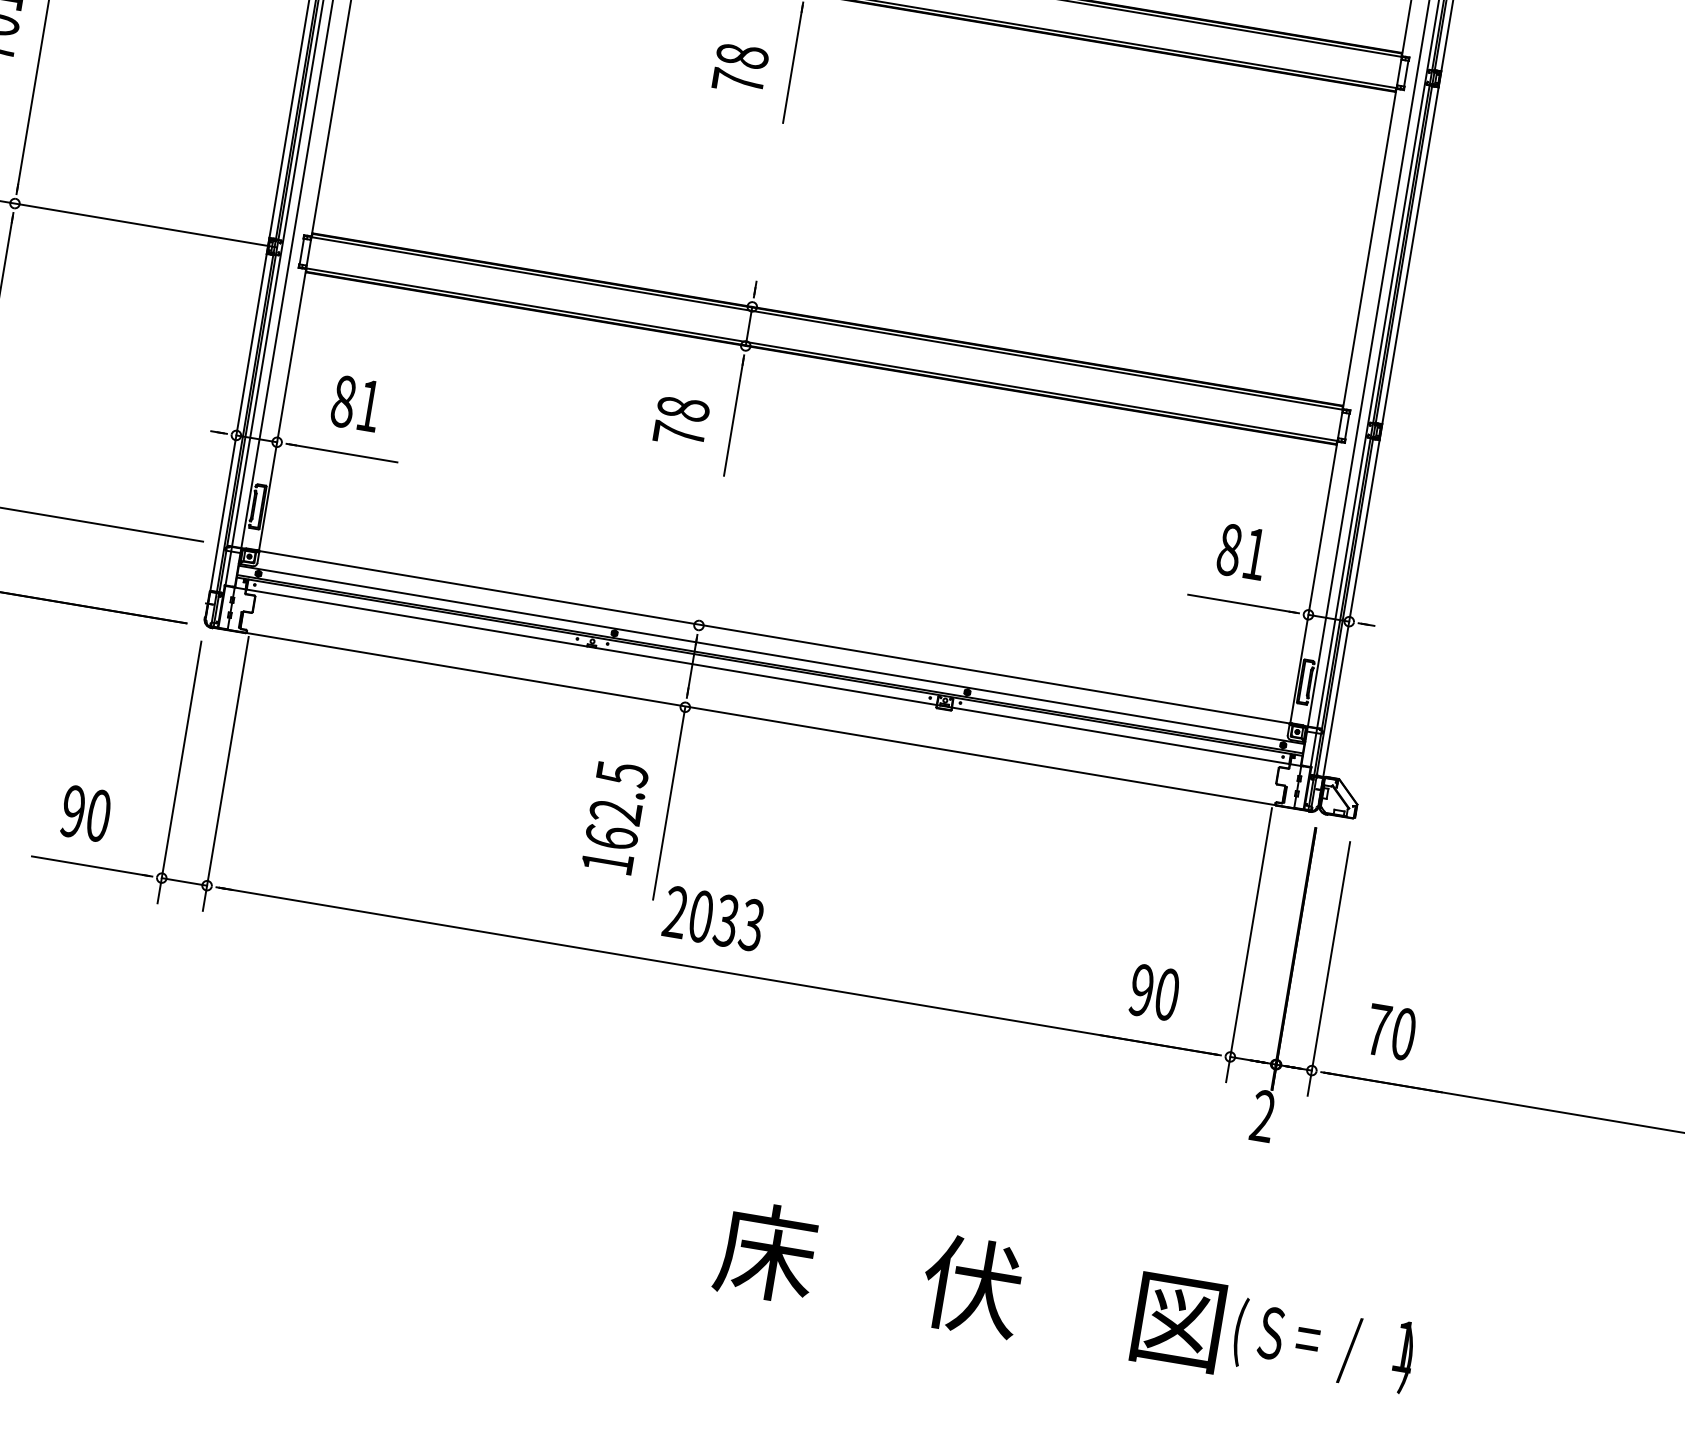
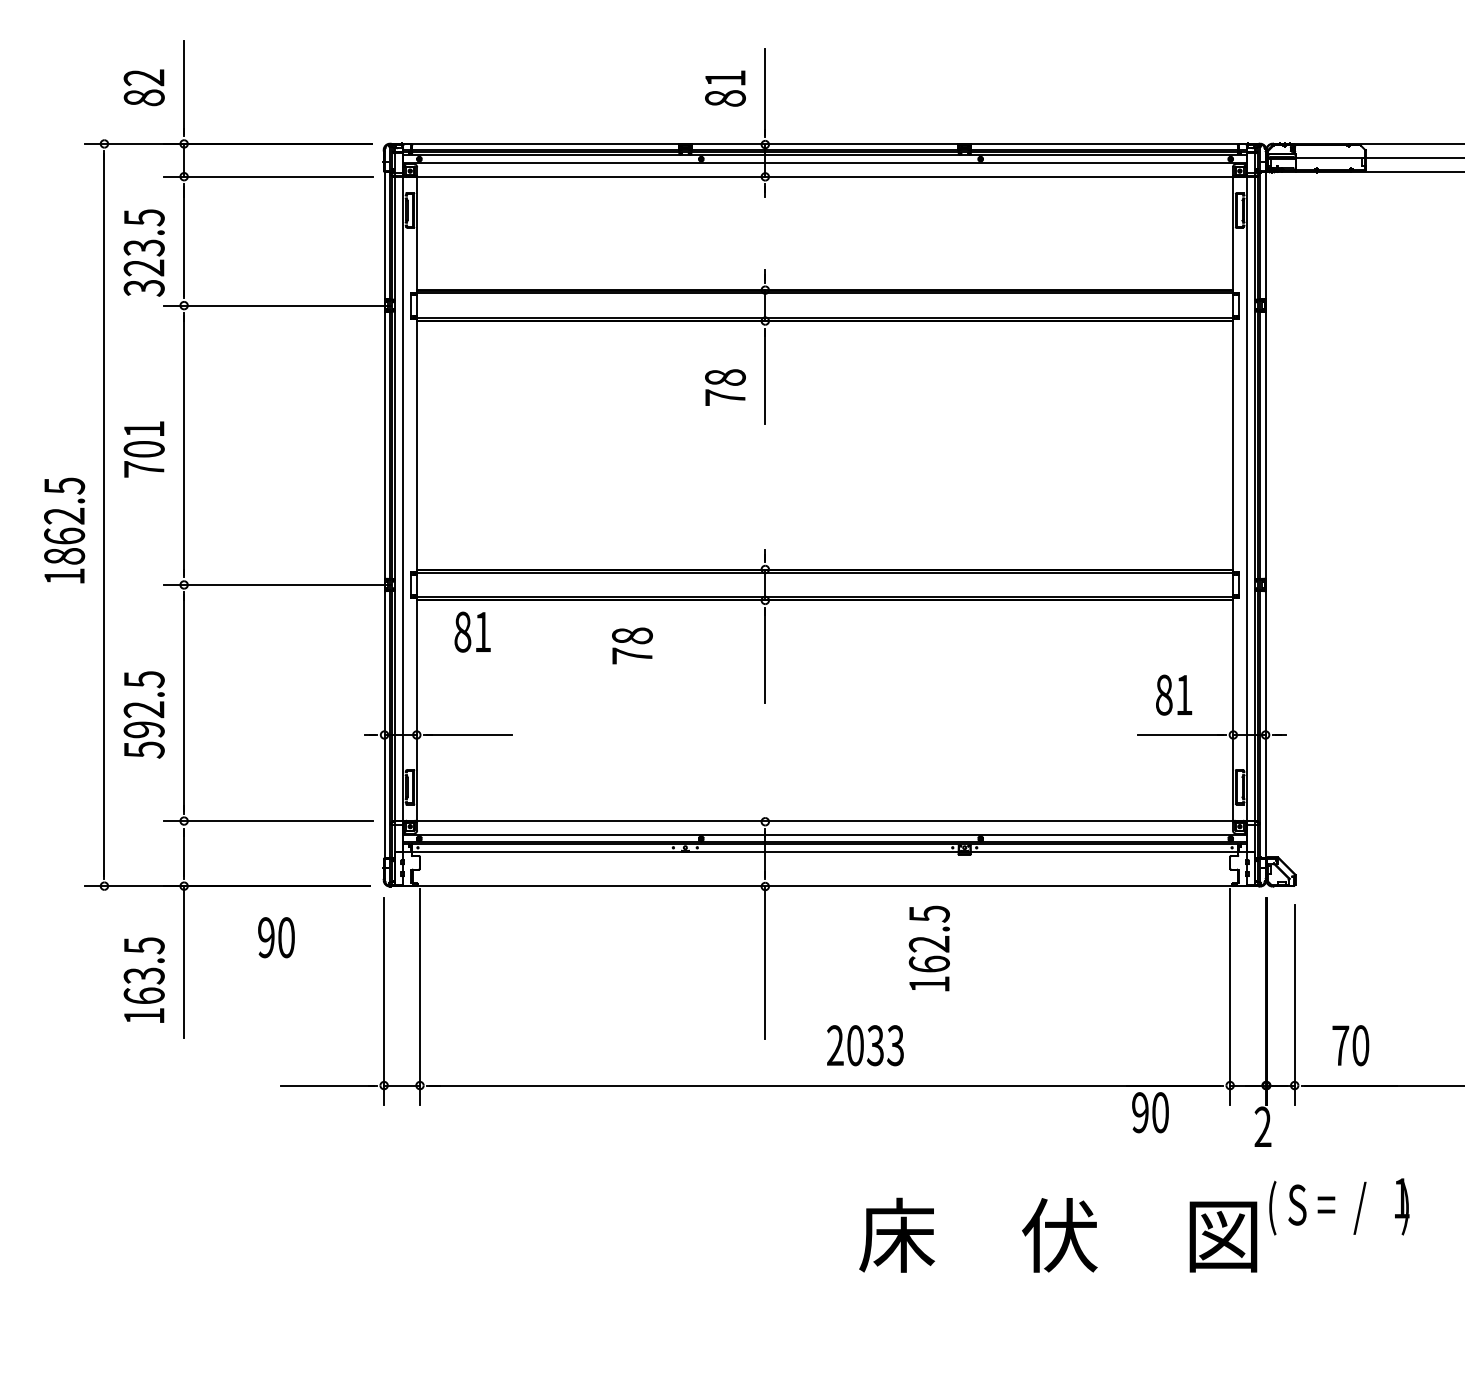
text: (356, 402) -> (472, 631), moved
text: (681, 420) -> (632, 645), moved
text: (86, 813) -> (276, 937), moved
text: (613, 817) -> (928, 948), moved
text: (713, 918) -> (865, 1045), moved
text: (1154, 992) -> (1150, 1112), moved
text: (970, 1284) -> (1058, 1234), moved
text: (1324, 1343) -> (1339, 1206), moved

